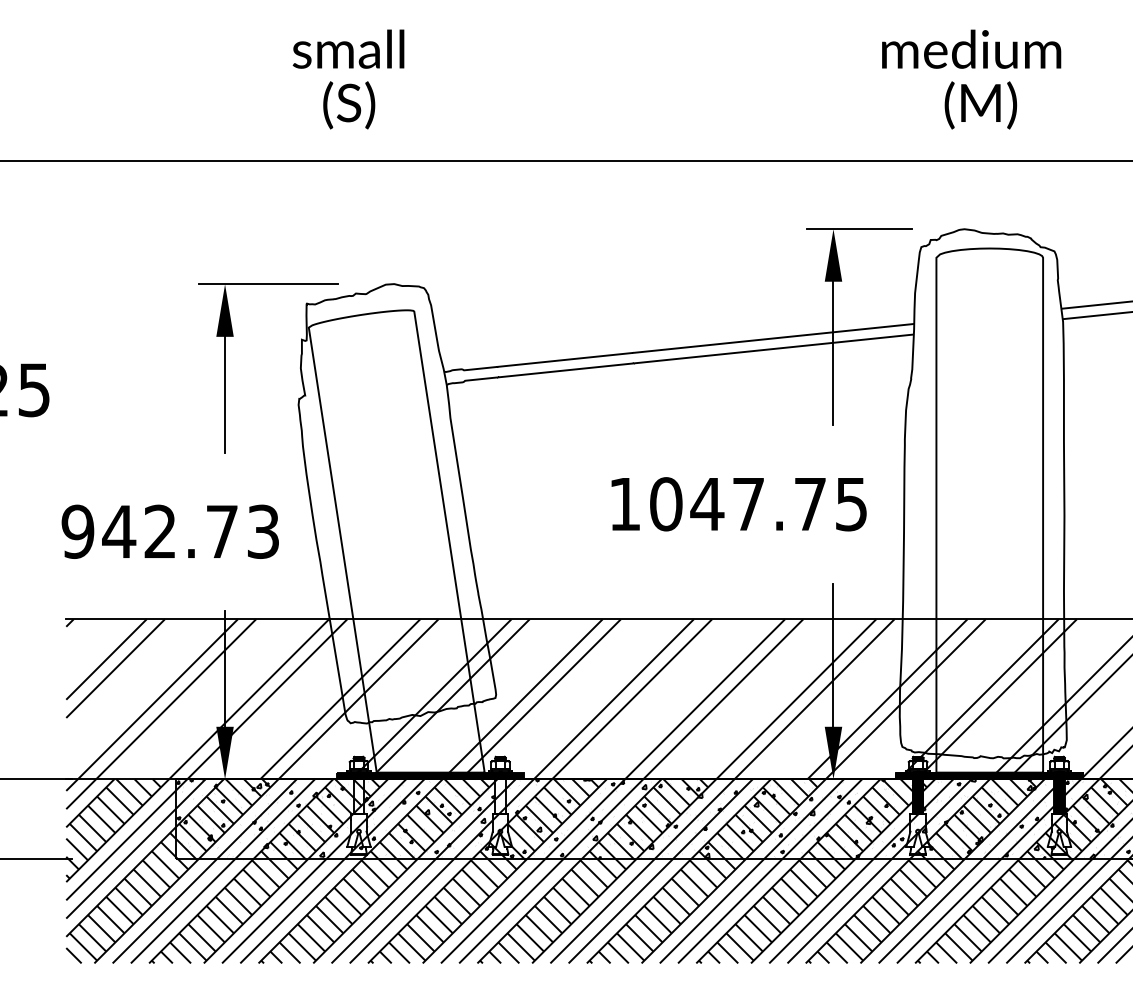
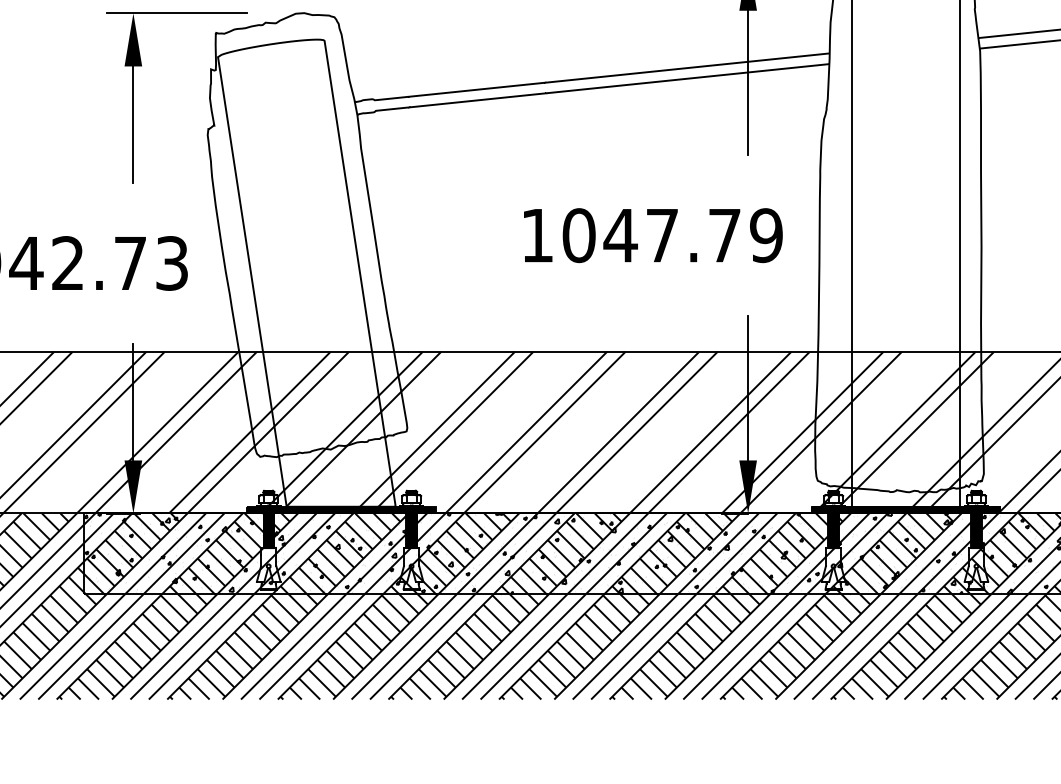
text: (851, 504) -> (766, 235), 1047.75 -> 1047.79
hatch: (358, 792) -> (268, 526), added
hatch: (500, 792) -> (411, 526), added

